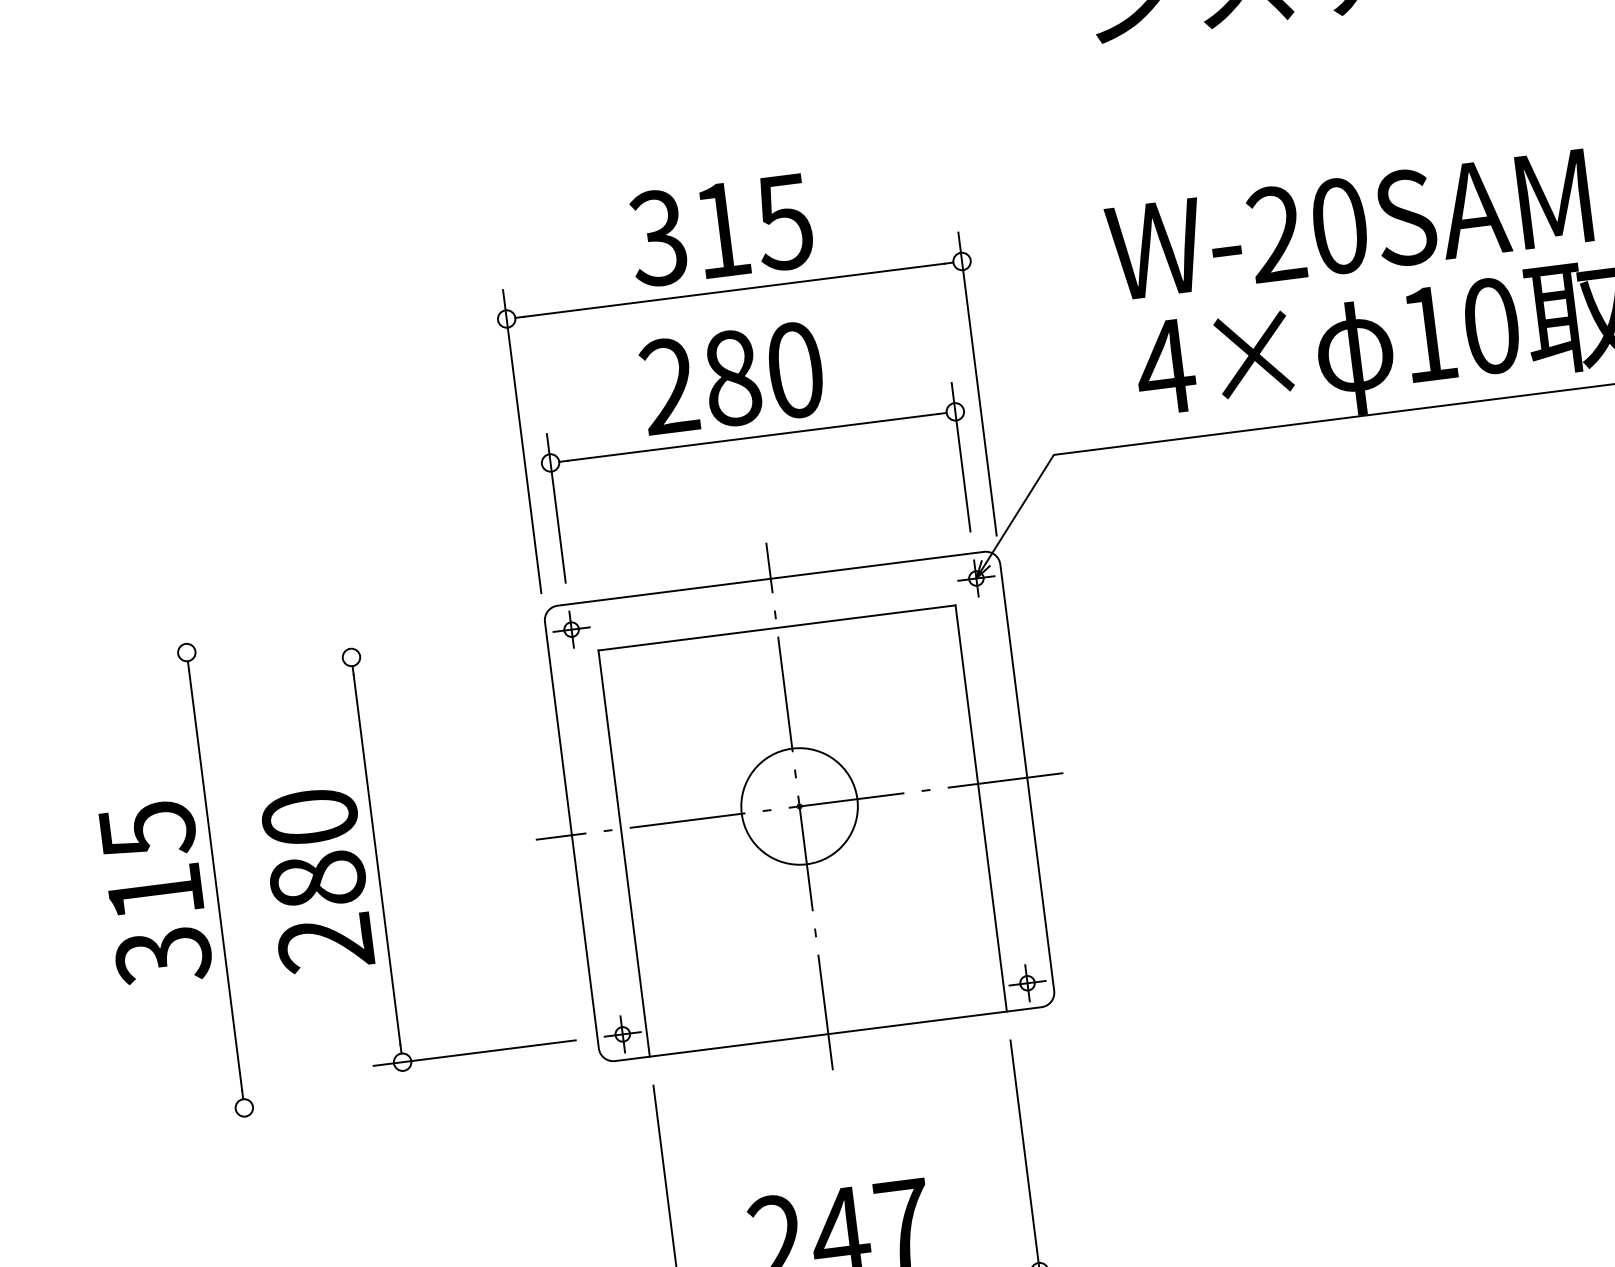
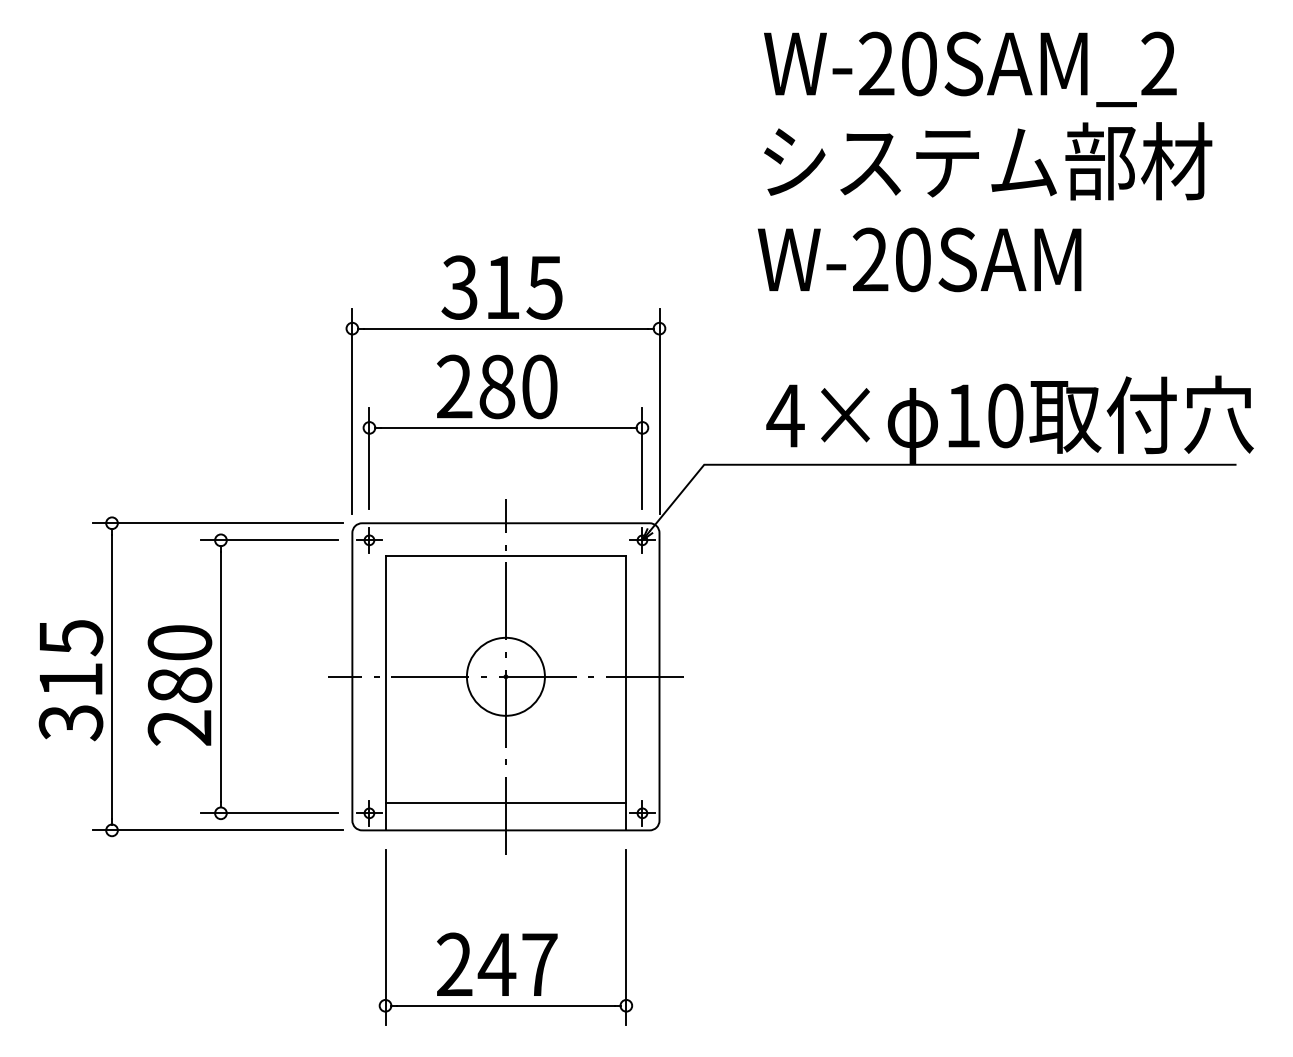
text: (1348, 224) -> (919, 259), moved
line: (343, 633) -> (217, 523), added
line: (423, 648) -> (269, 540), added
line: (822, 994) -> (505, 803), added
line: (400, 1088) -> (217, 830), added

